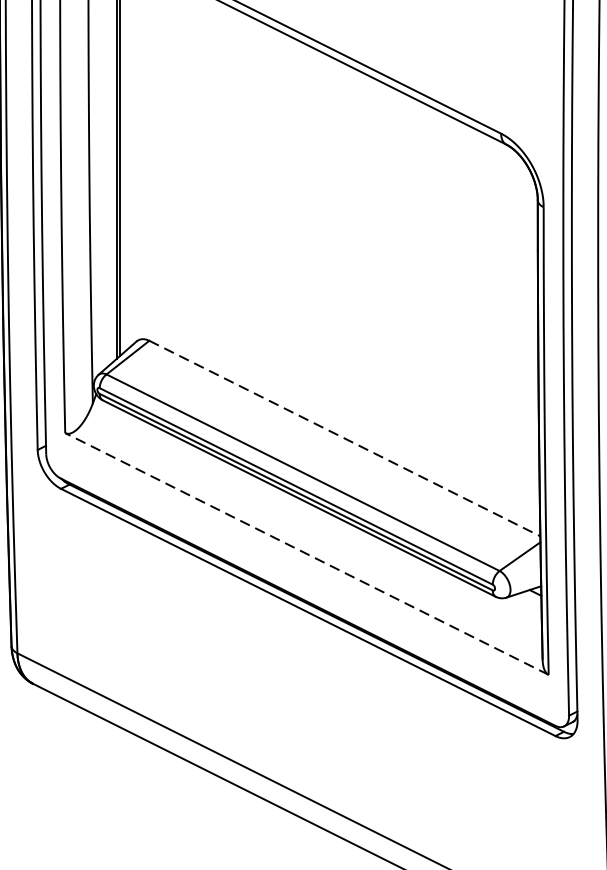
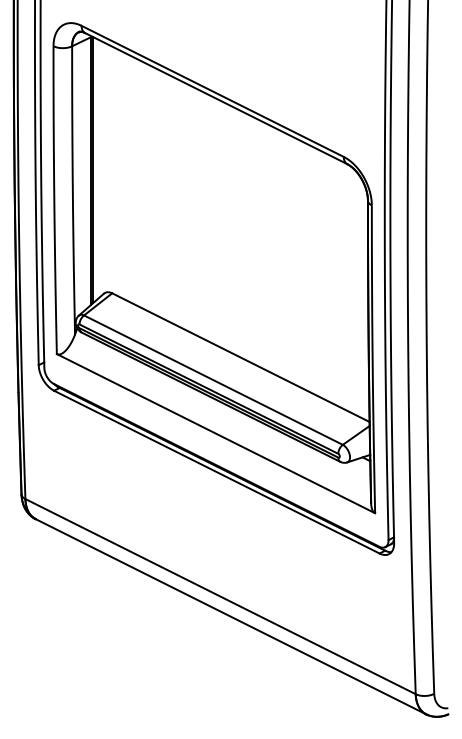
line: (344, 438) -> (240, 357), dashed -> solid
line: (306, 553) -> (215, 433), dashed -> solid

